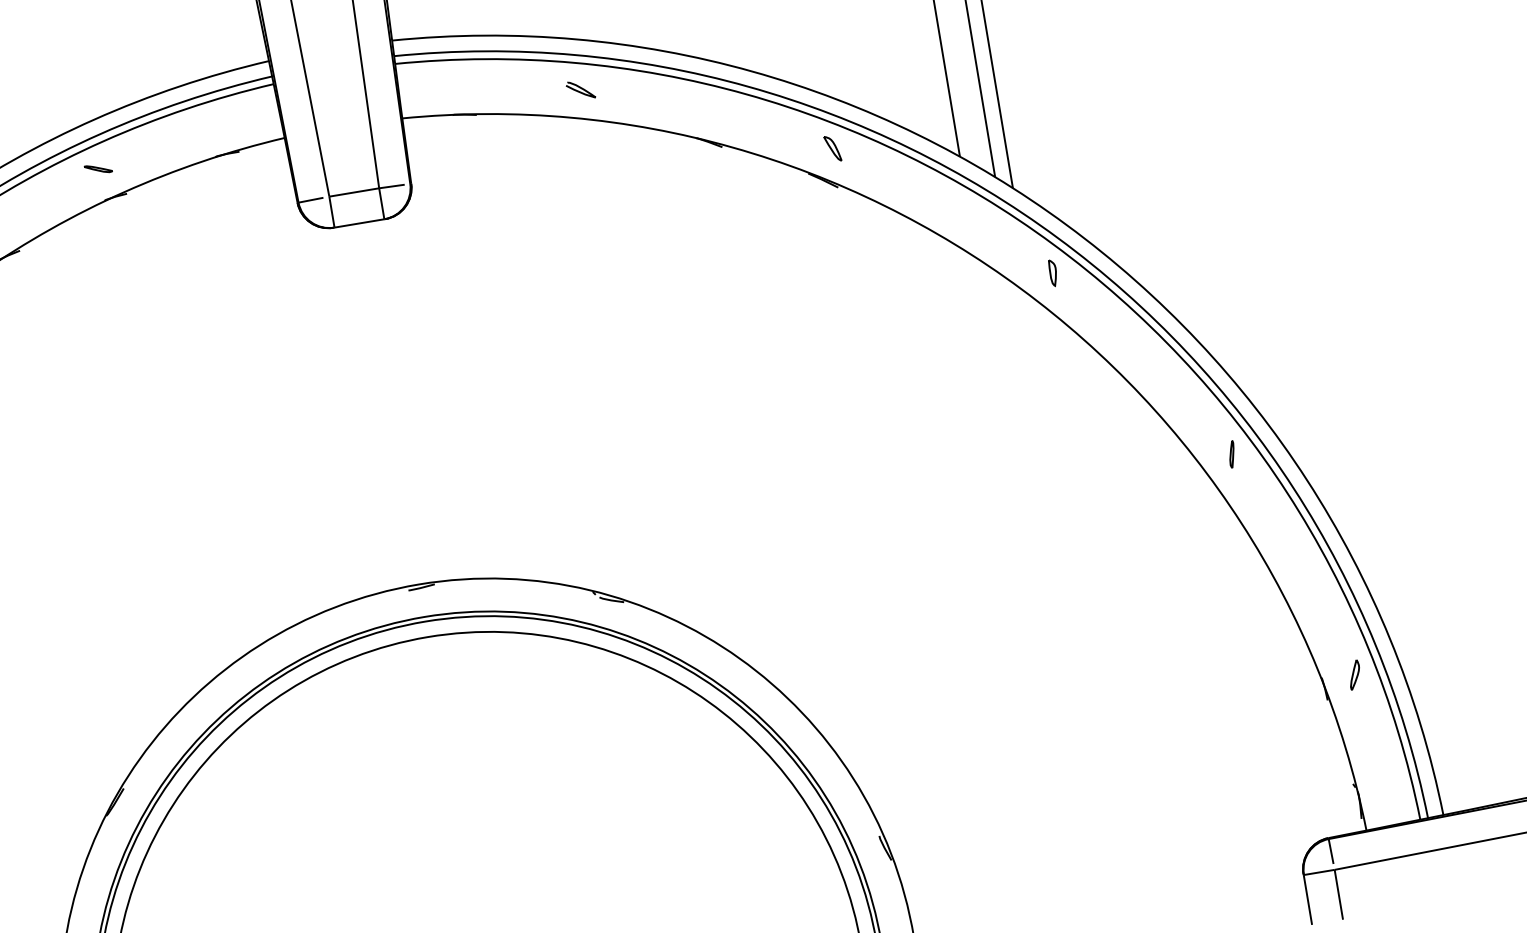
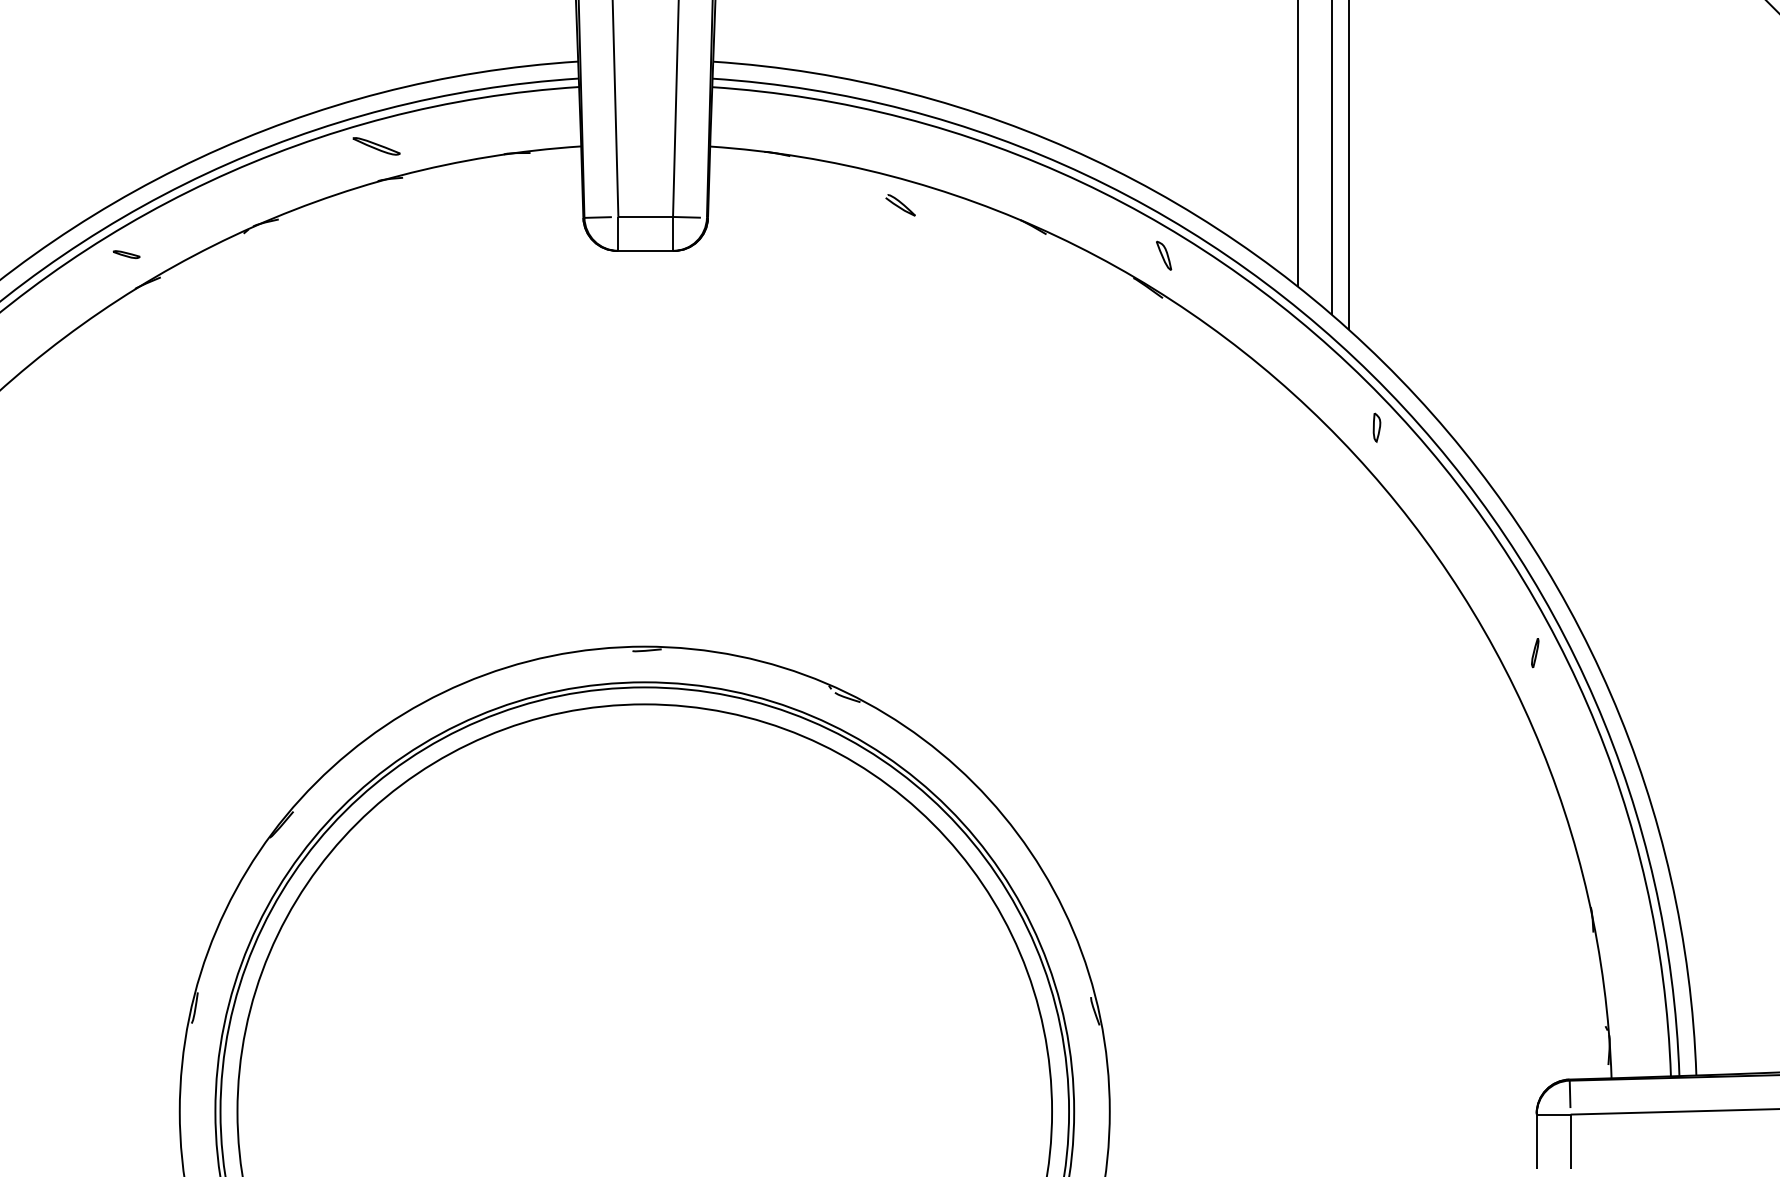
part: (580, 90) -> (900, 205), moved
part: (98, 169) -> (377, 146), size x1.6
part: (1354, 675) -> (1626, 910), removed

